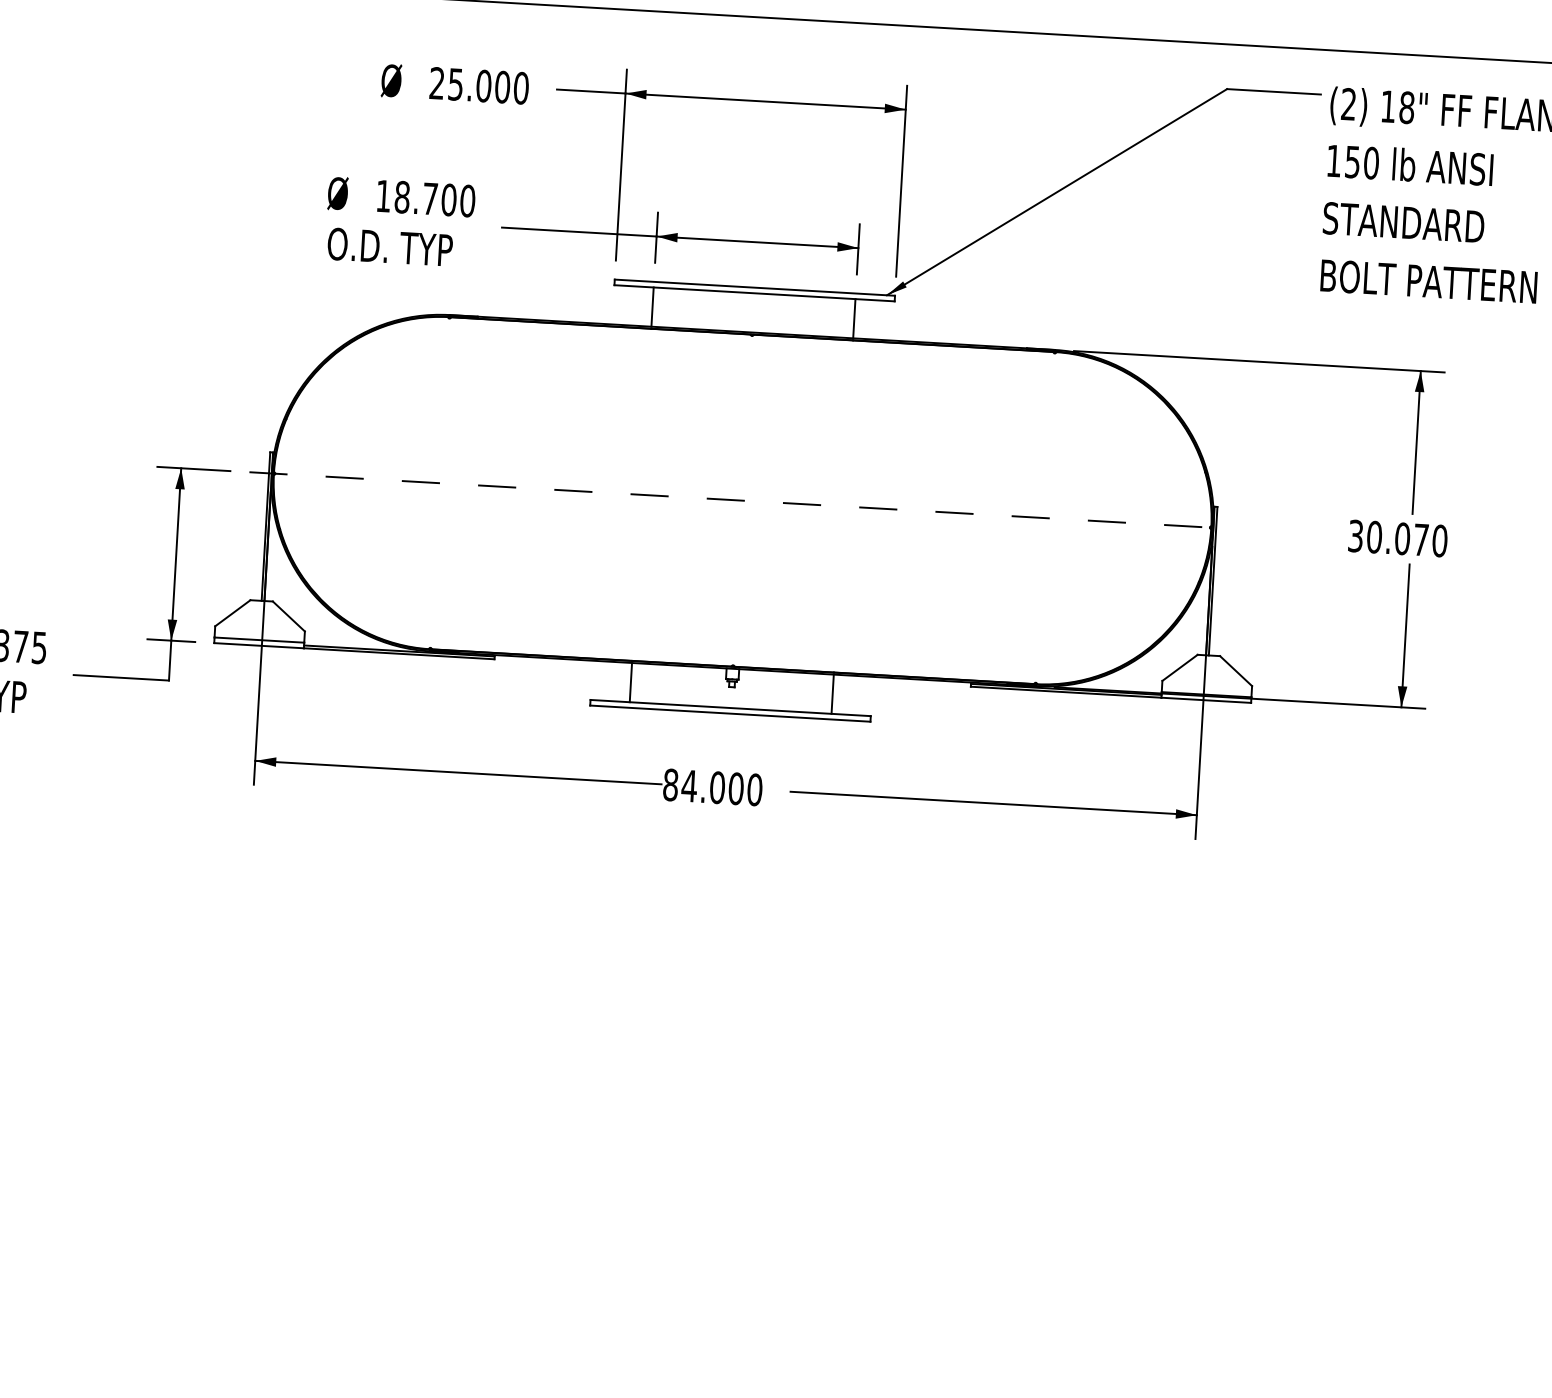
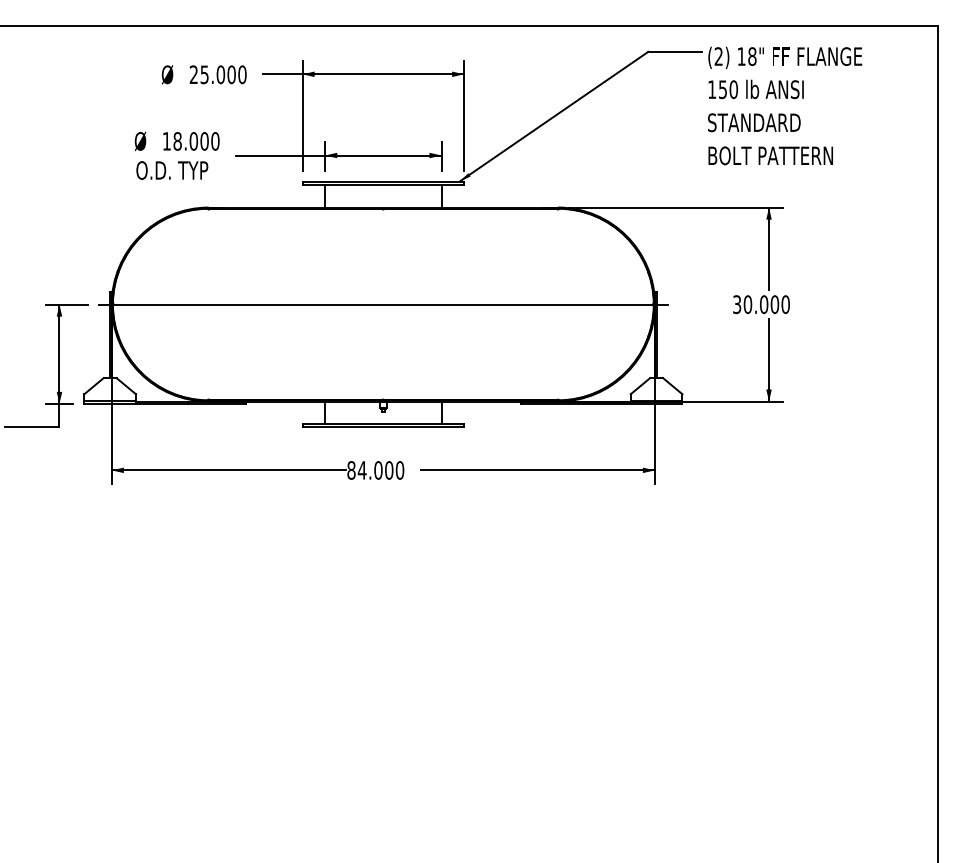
text: (429, 199) -> (193, 141), 18.700 -> 18.000
line: (742, 500) -> (383, 304), dashed -> solid
text: (1420, 539) -> (774, 304), 30.070 -> 30.000

